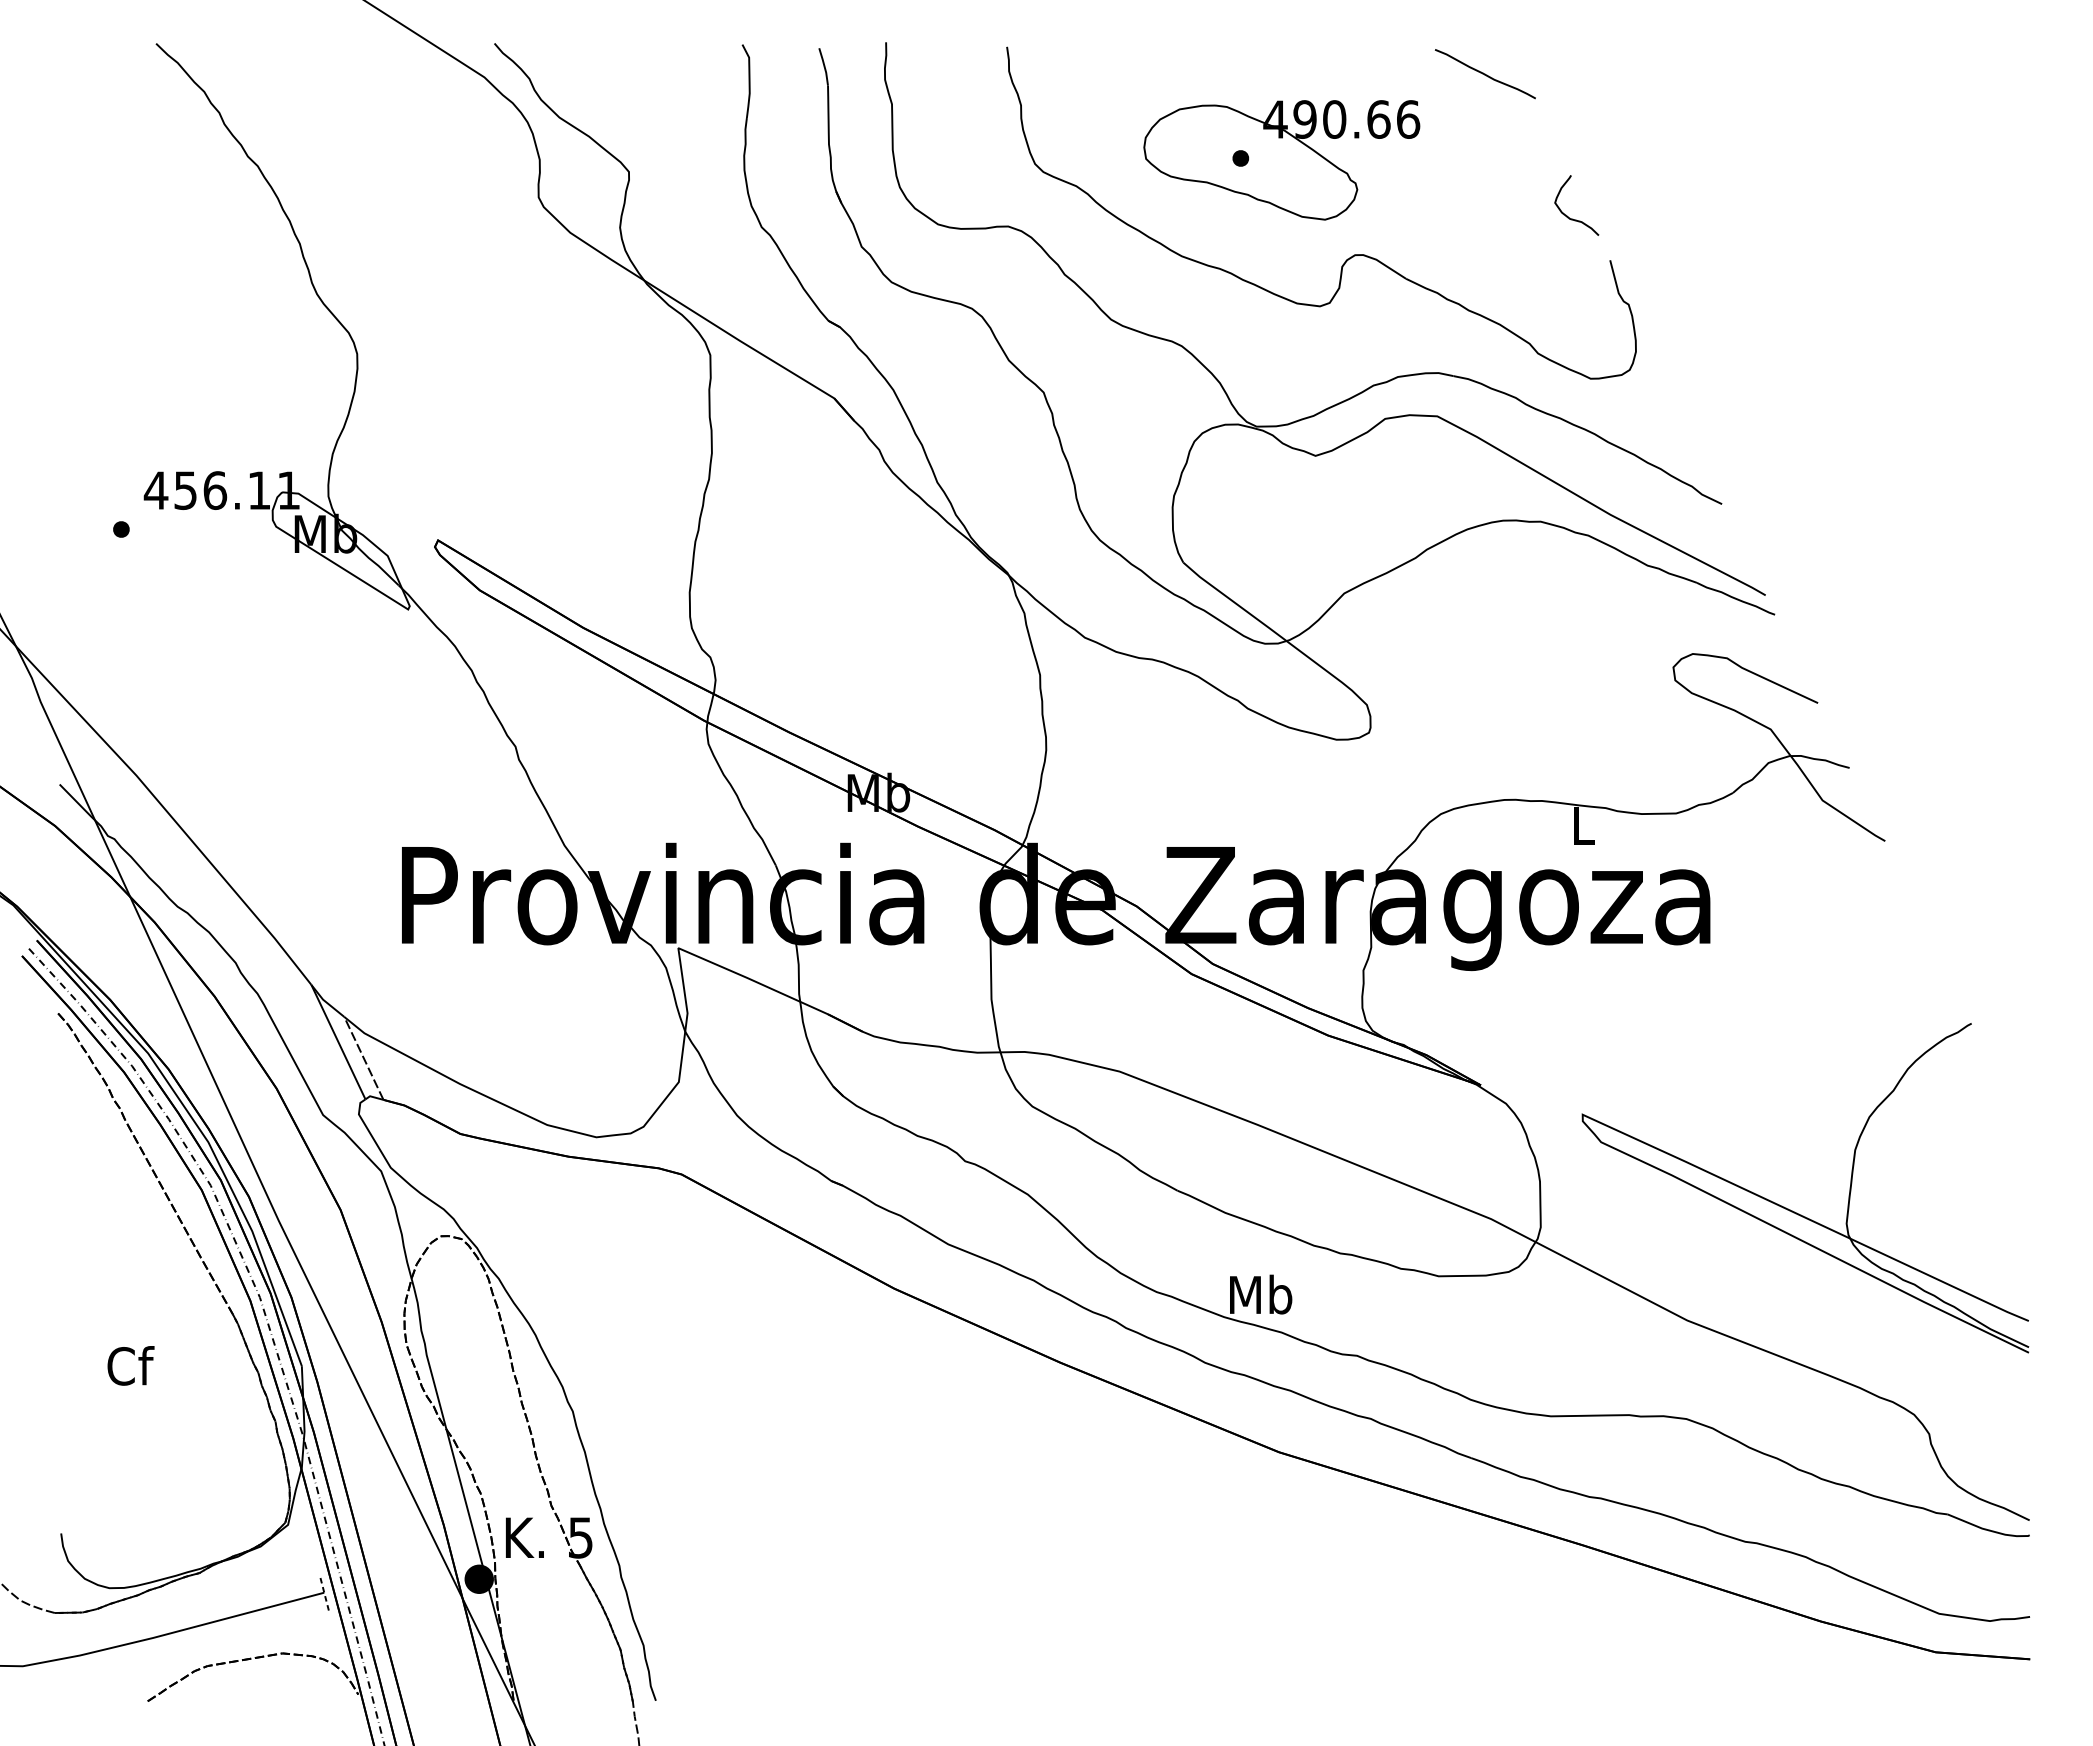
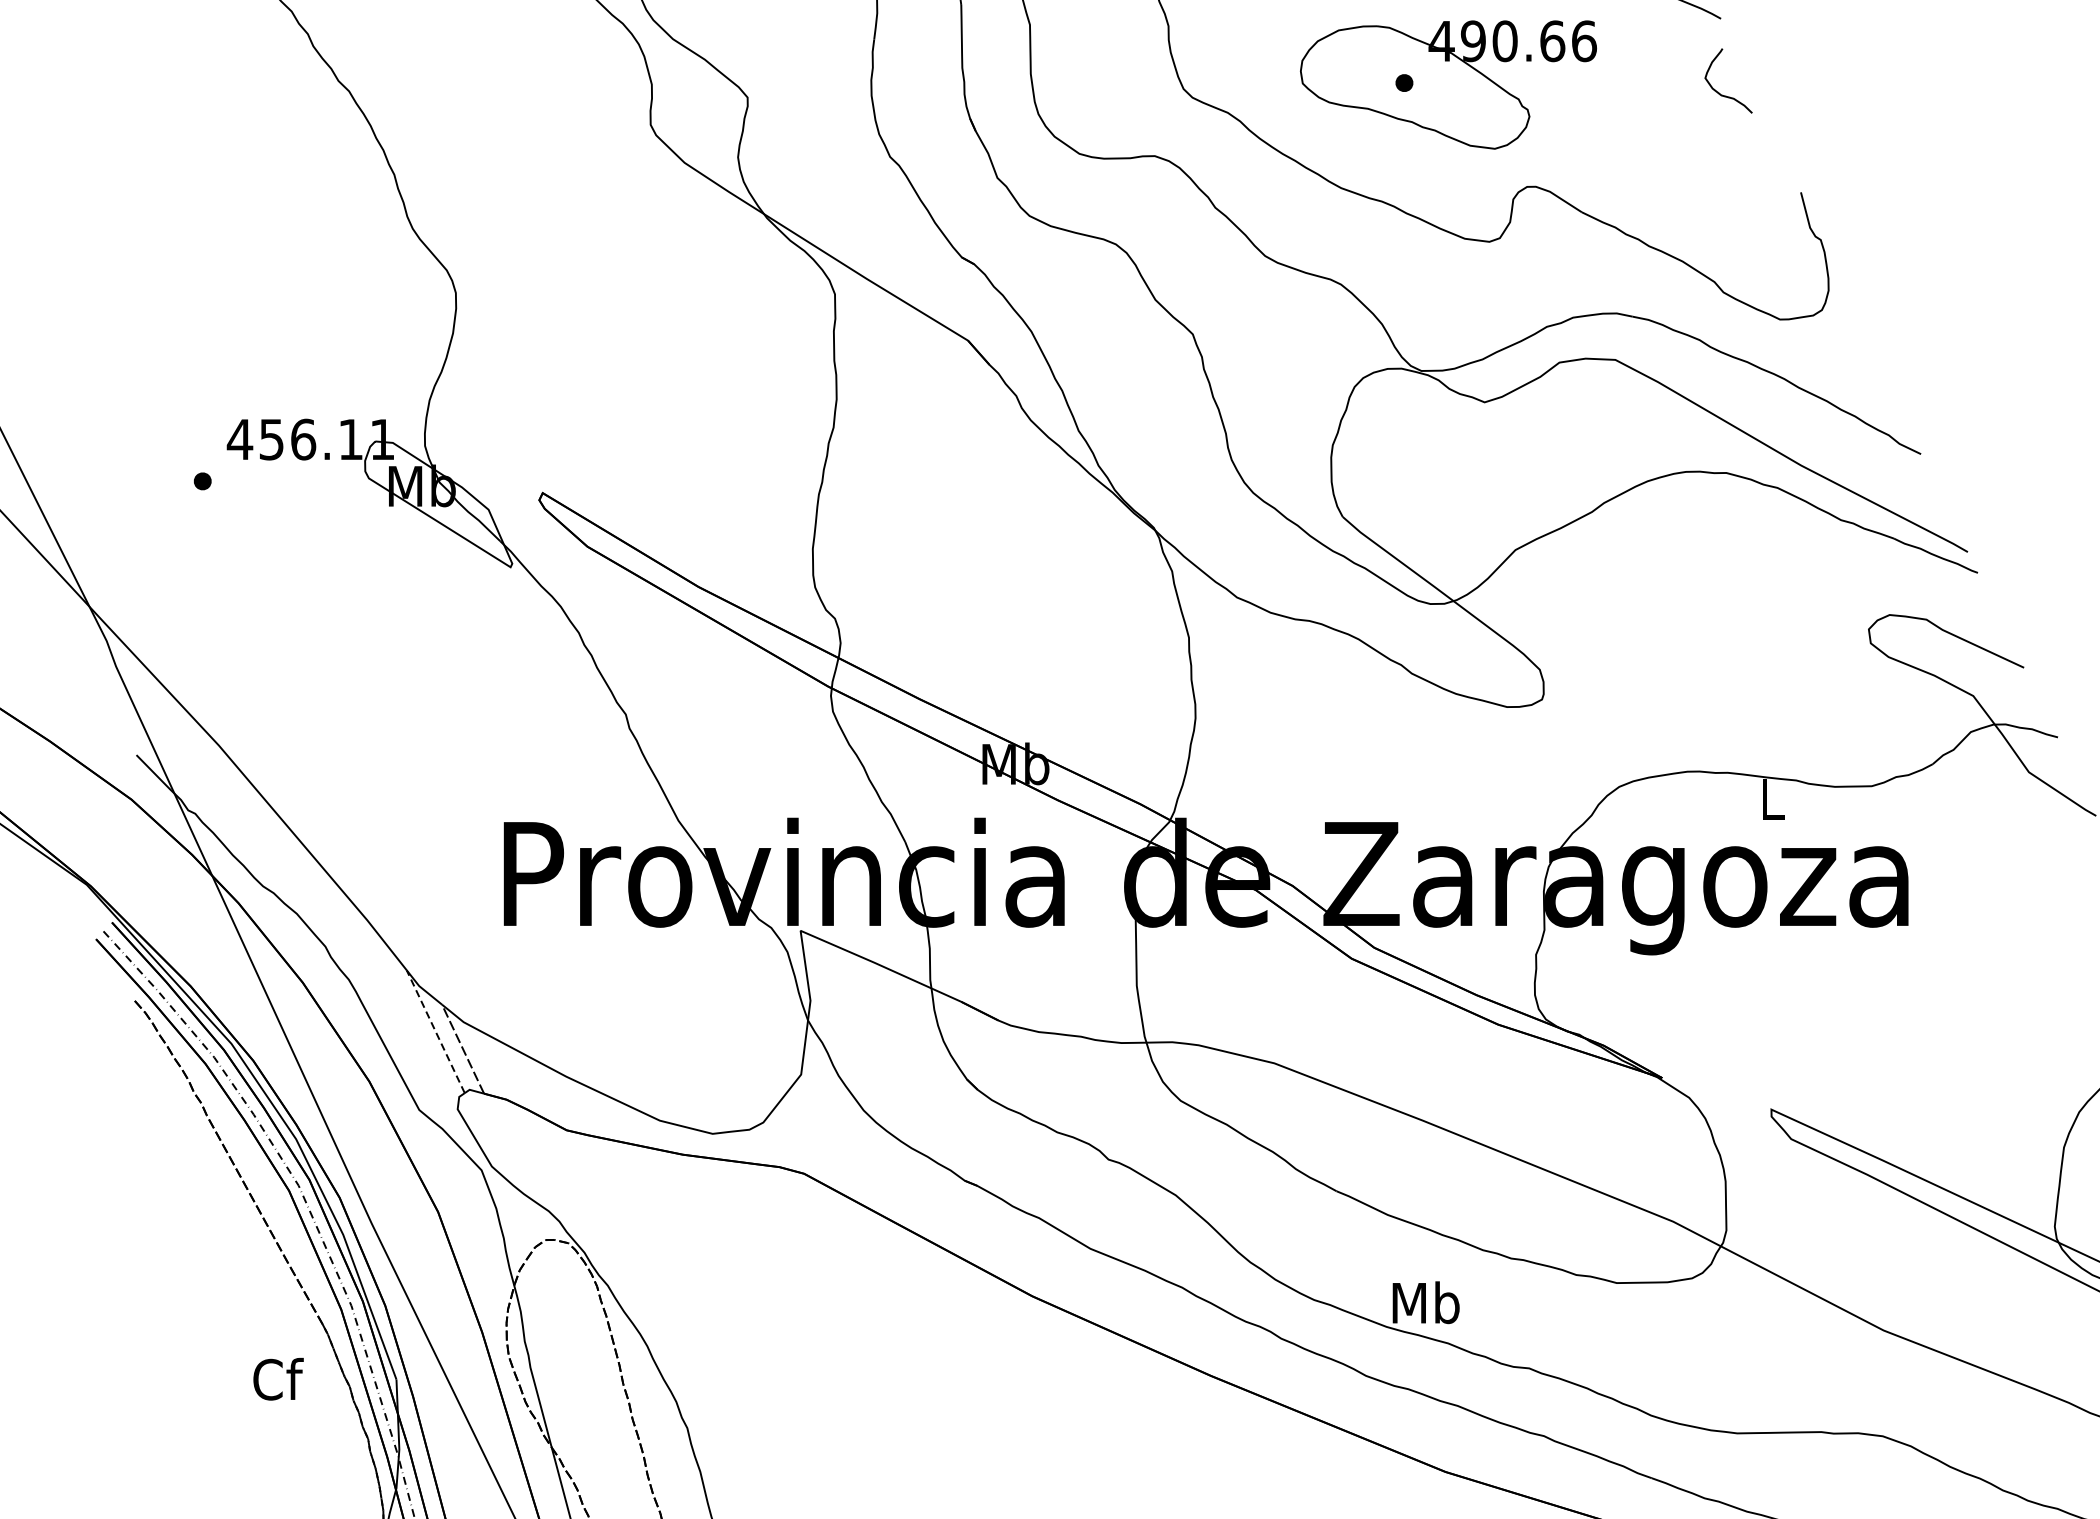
curve: (1566, 214) -> (1717, 90), moved
line: (338, 1041) -> (435, 1031), solid -> dashed
text: (130, 1365) -> (277, 1378), moved

